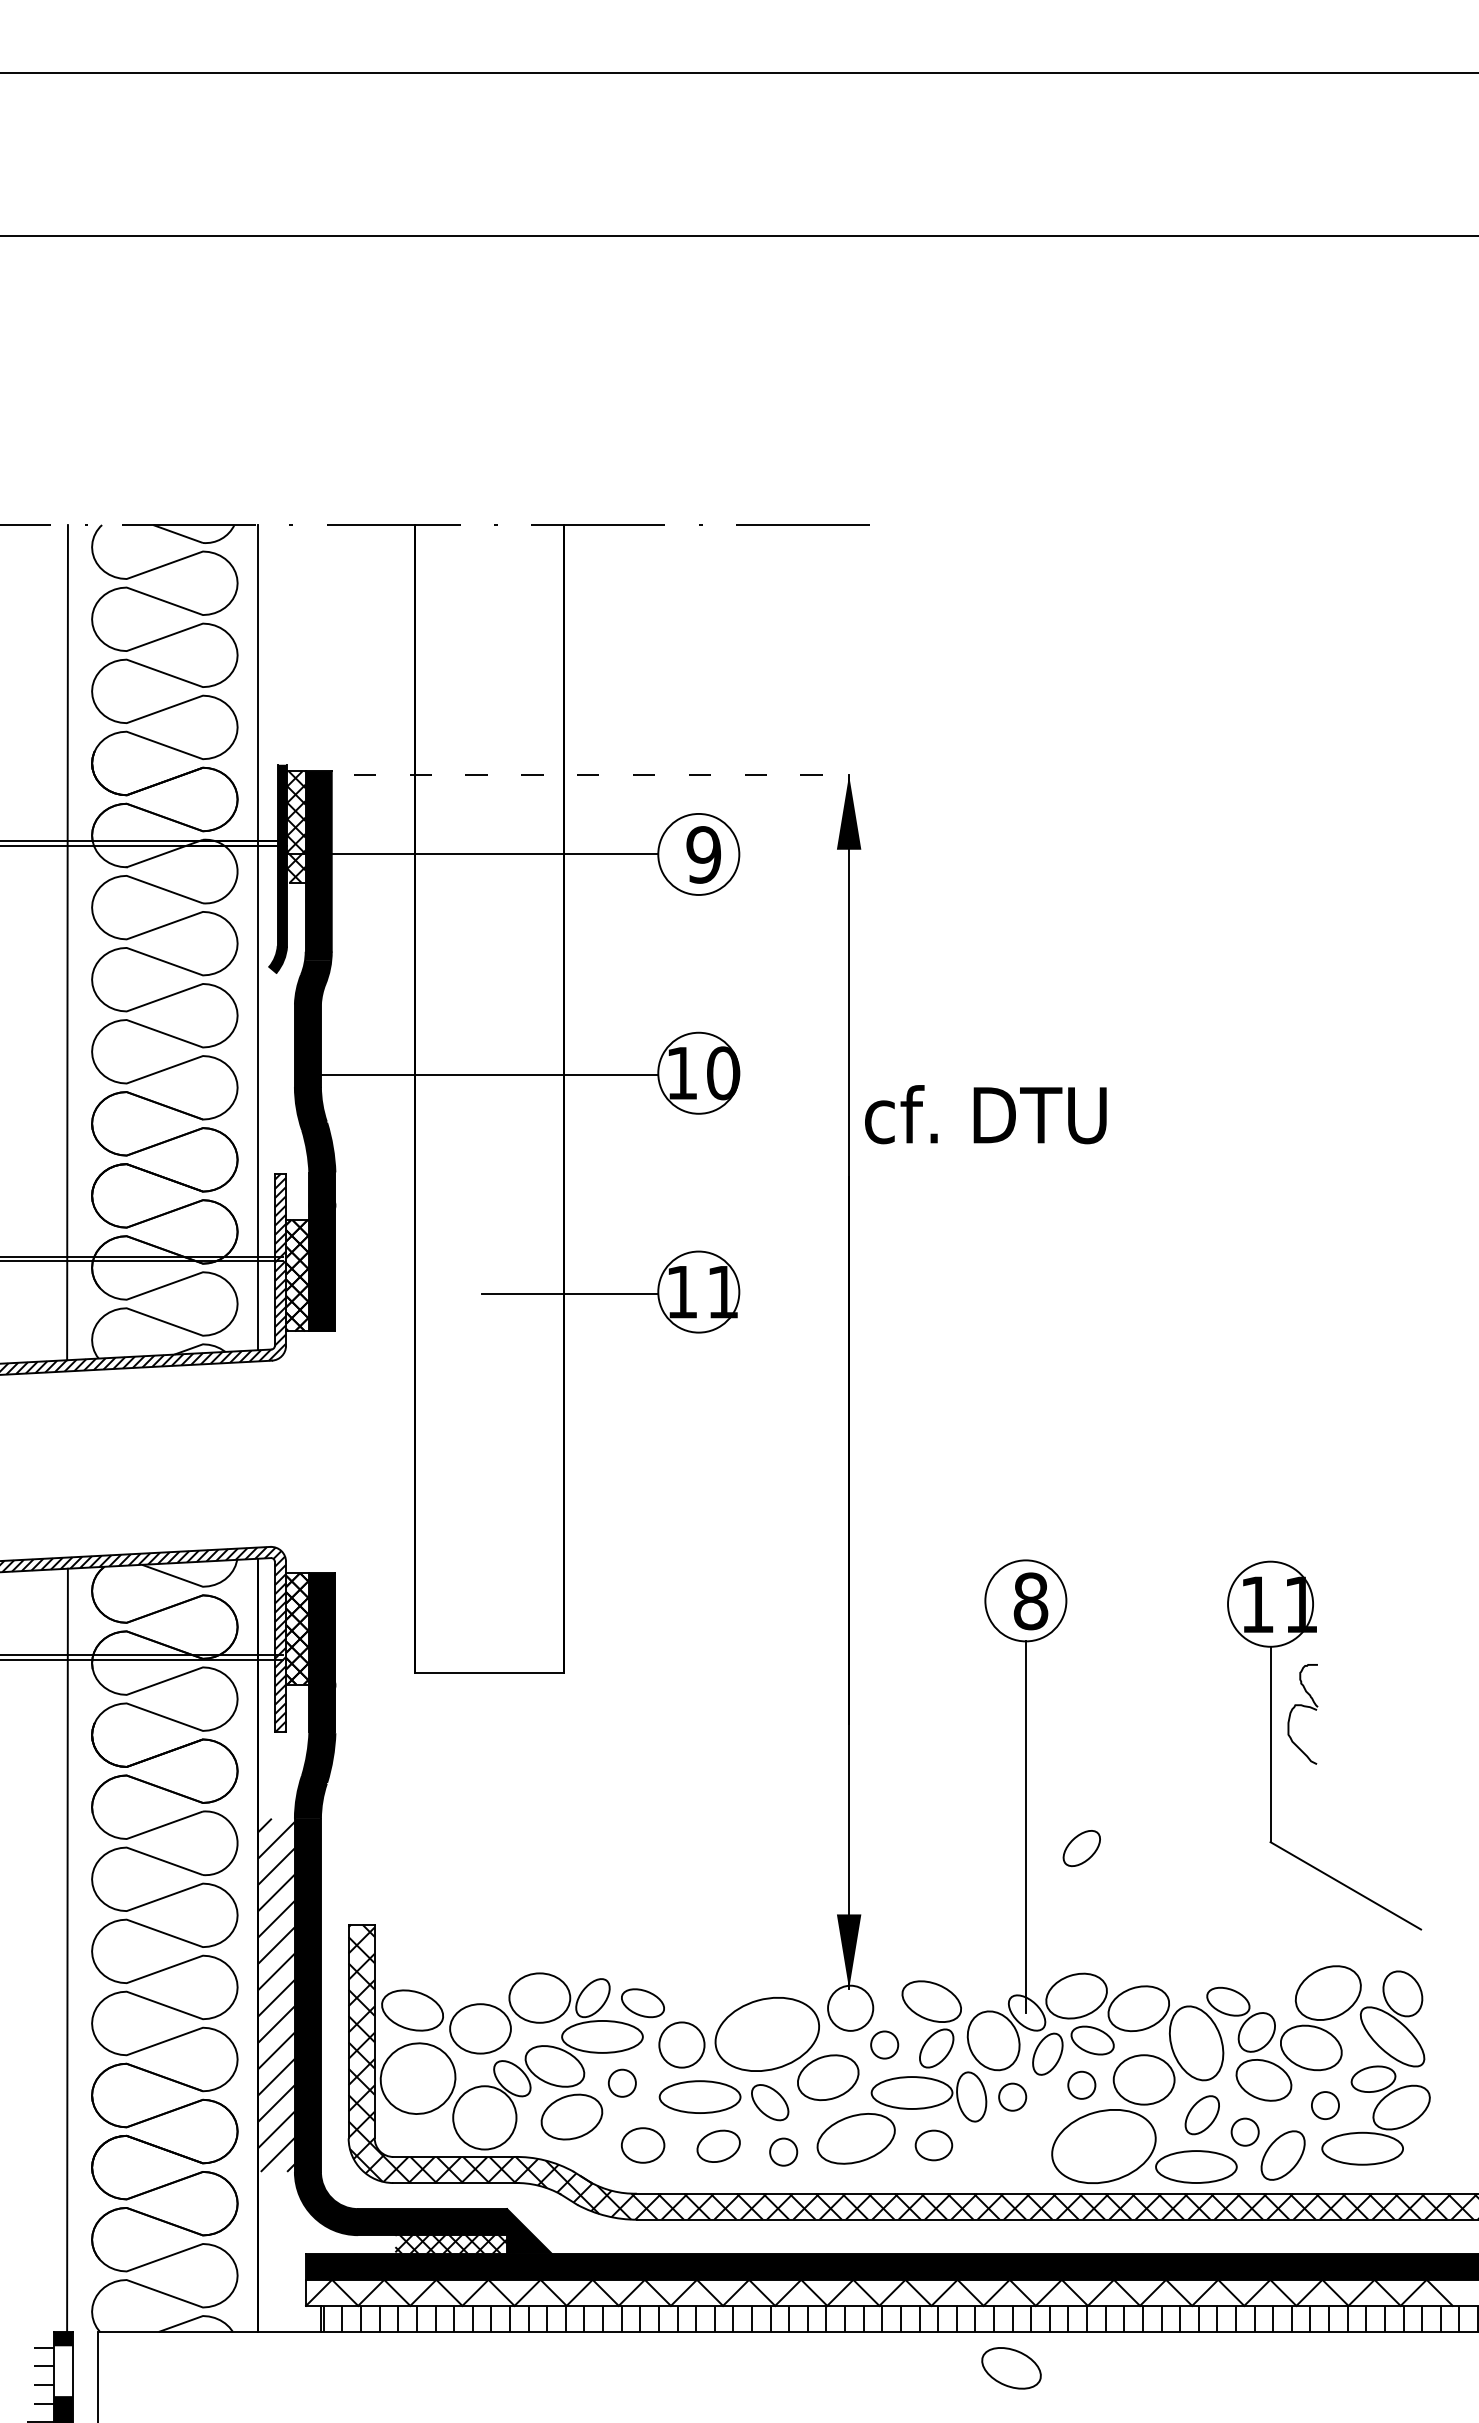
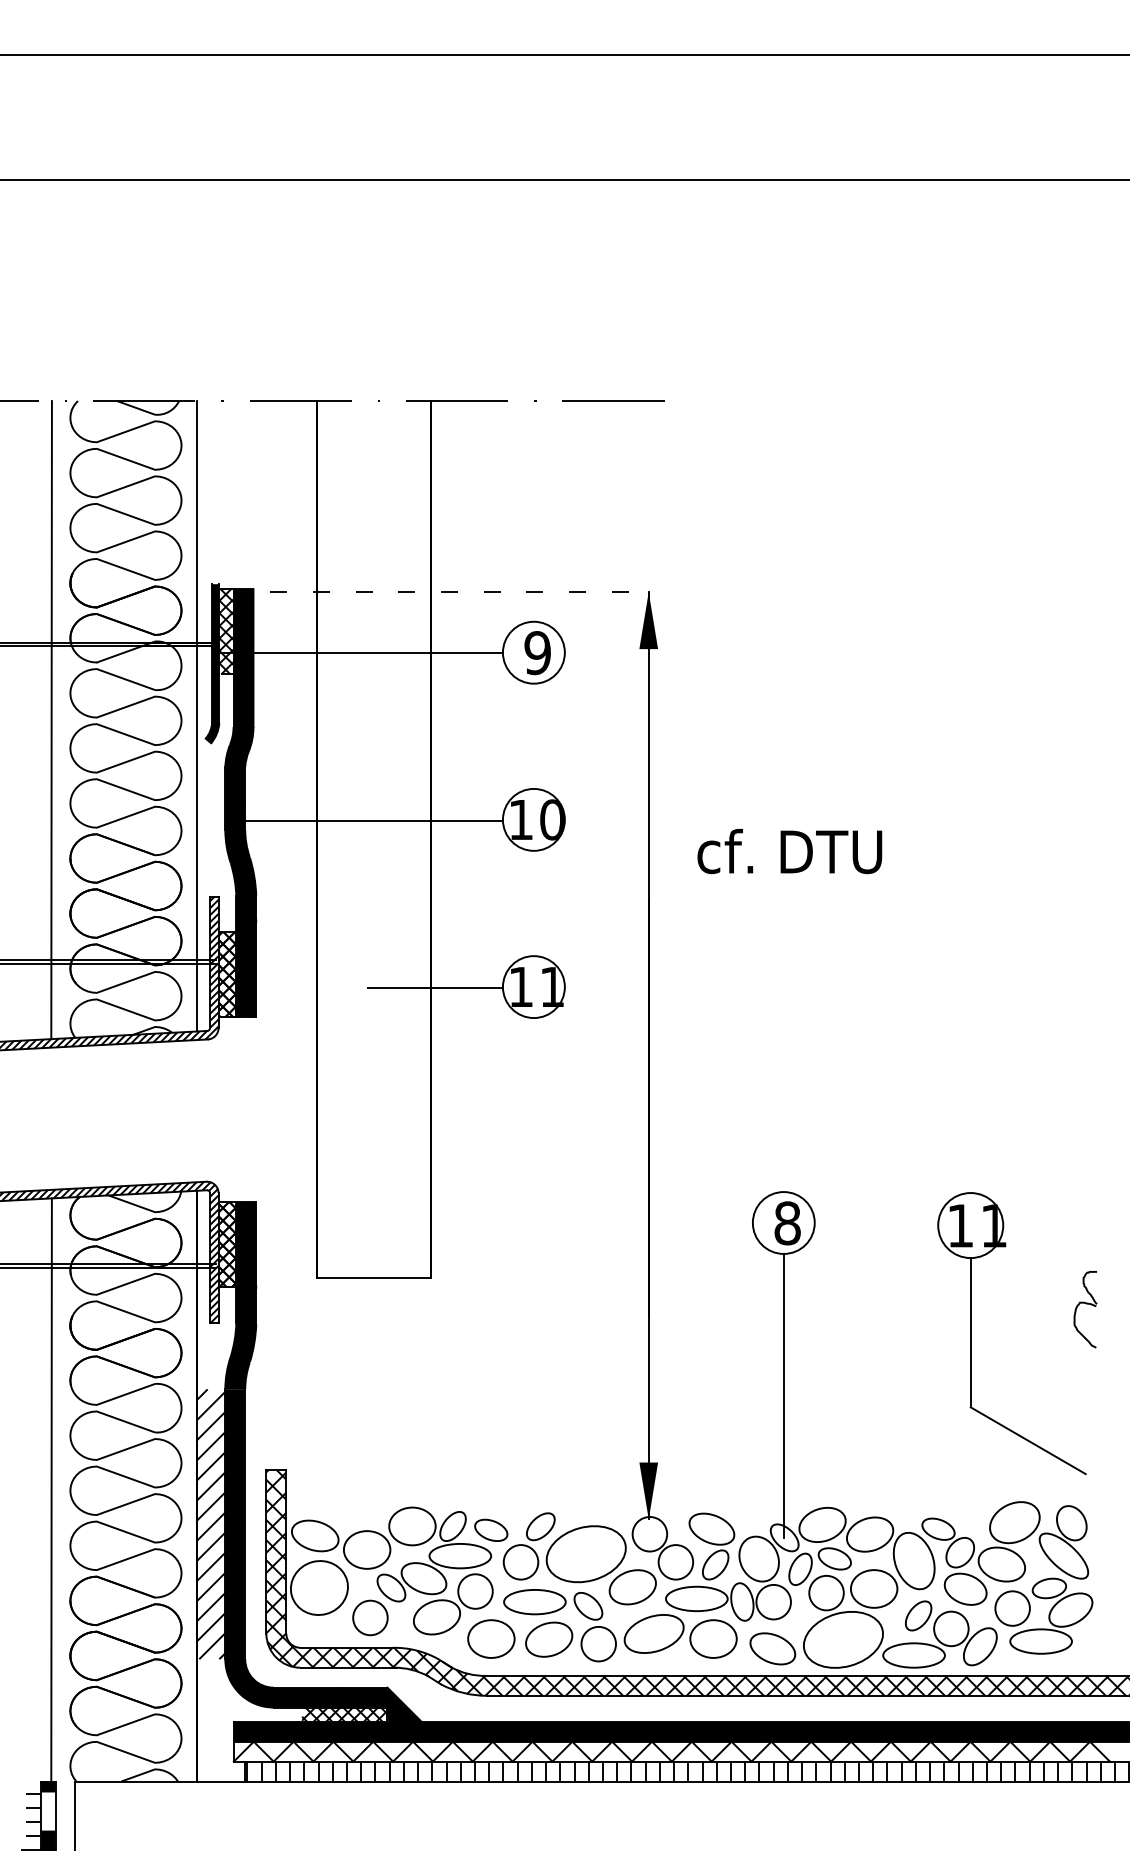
text: (985, 1114) -> (789, 851), moved
part: (1304, 1707) -> (1086, 1304), moved
part: (1081, 1848) -> (540, 1526), moved
circle: (884, 2044) -> (675, 1561), size x1.67
circle: (621, 2082) -> (474, 1590), size x1.67
circle: (1081, 2084) -> (826, 1592), size x1.67
circle: (1012, 2096) -> (773, 1601), size x1.67
circle: (1325, 2105) -> (1012, 1608), size x1.67
circle: (484, 2117) -> (370, 1617), size x0.71
circle: (1244, 2131) -> (950, 1628), size x1.67
part: (642, 2145) -> (490, 1639), size x1.43
part: (933, 2145) -> (713, 1639), size x1.67
part: (718, 2146) -> (548, 1639), size x1.43
circle: (783, 2151) -> (598, 1643), size x1.67
part: (1011, 2368) -> (772, 1649), moved

